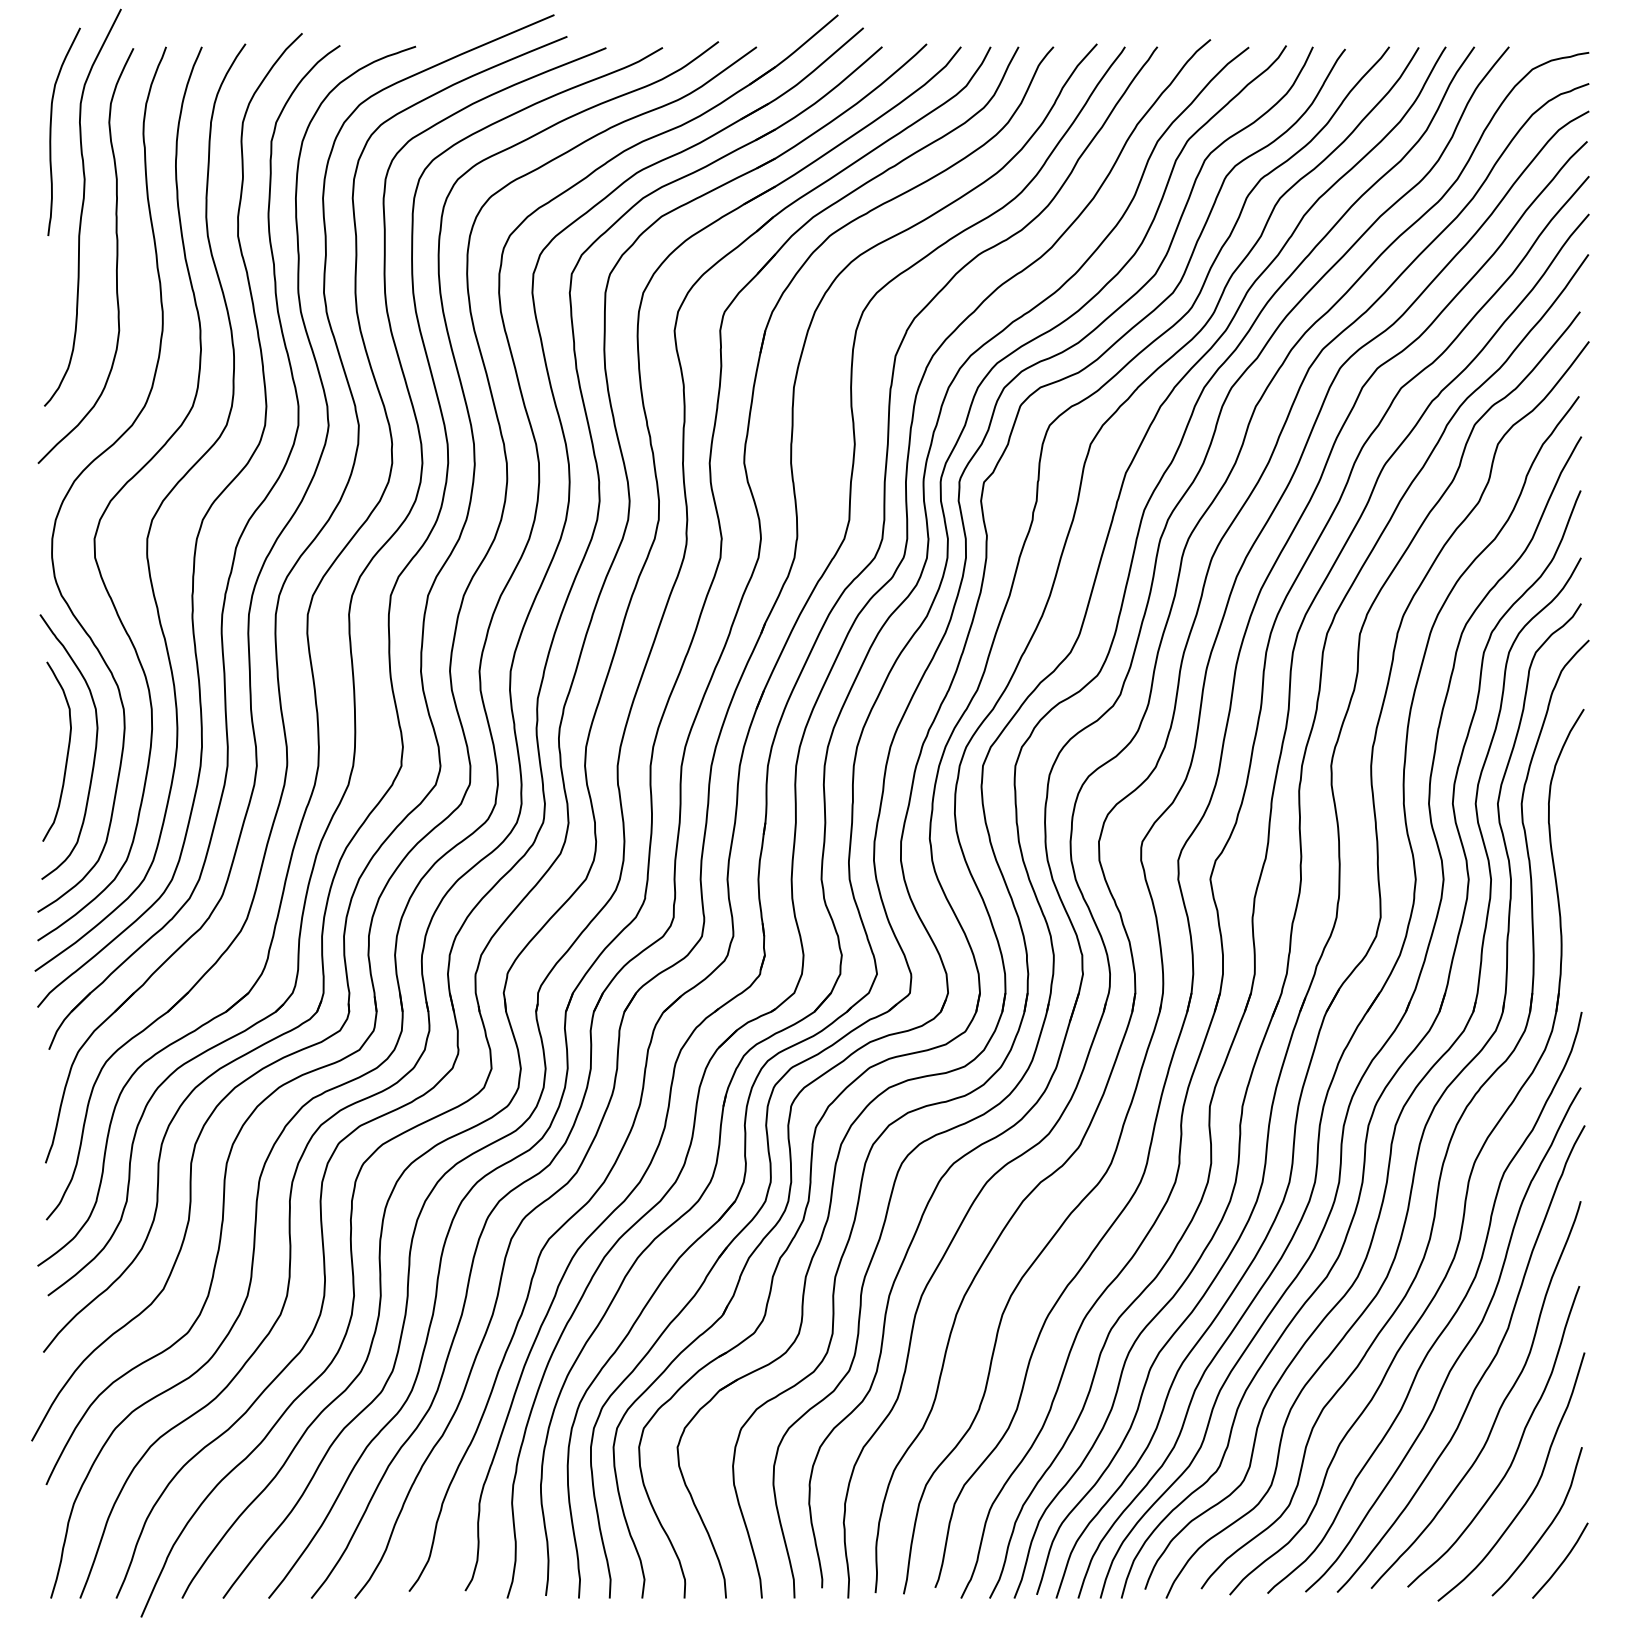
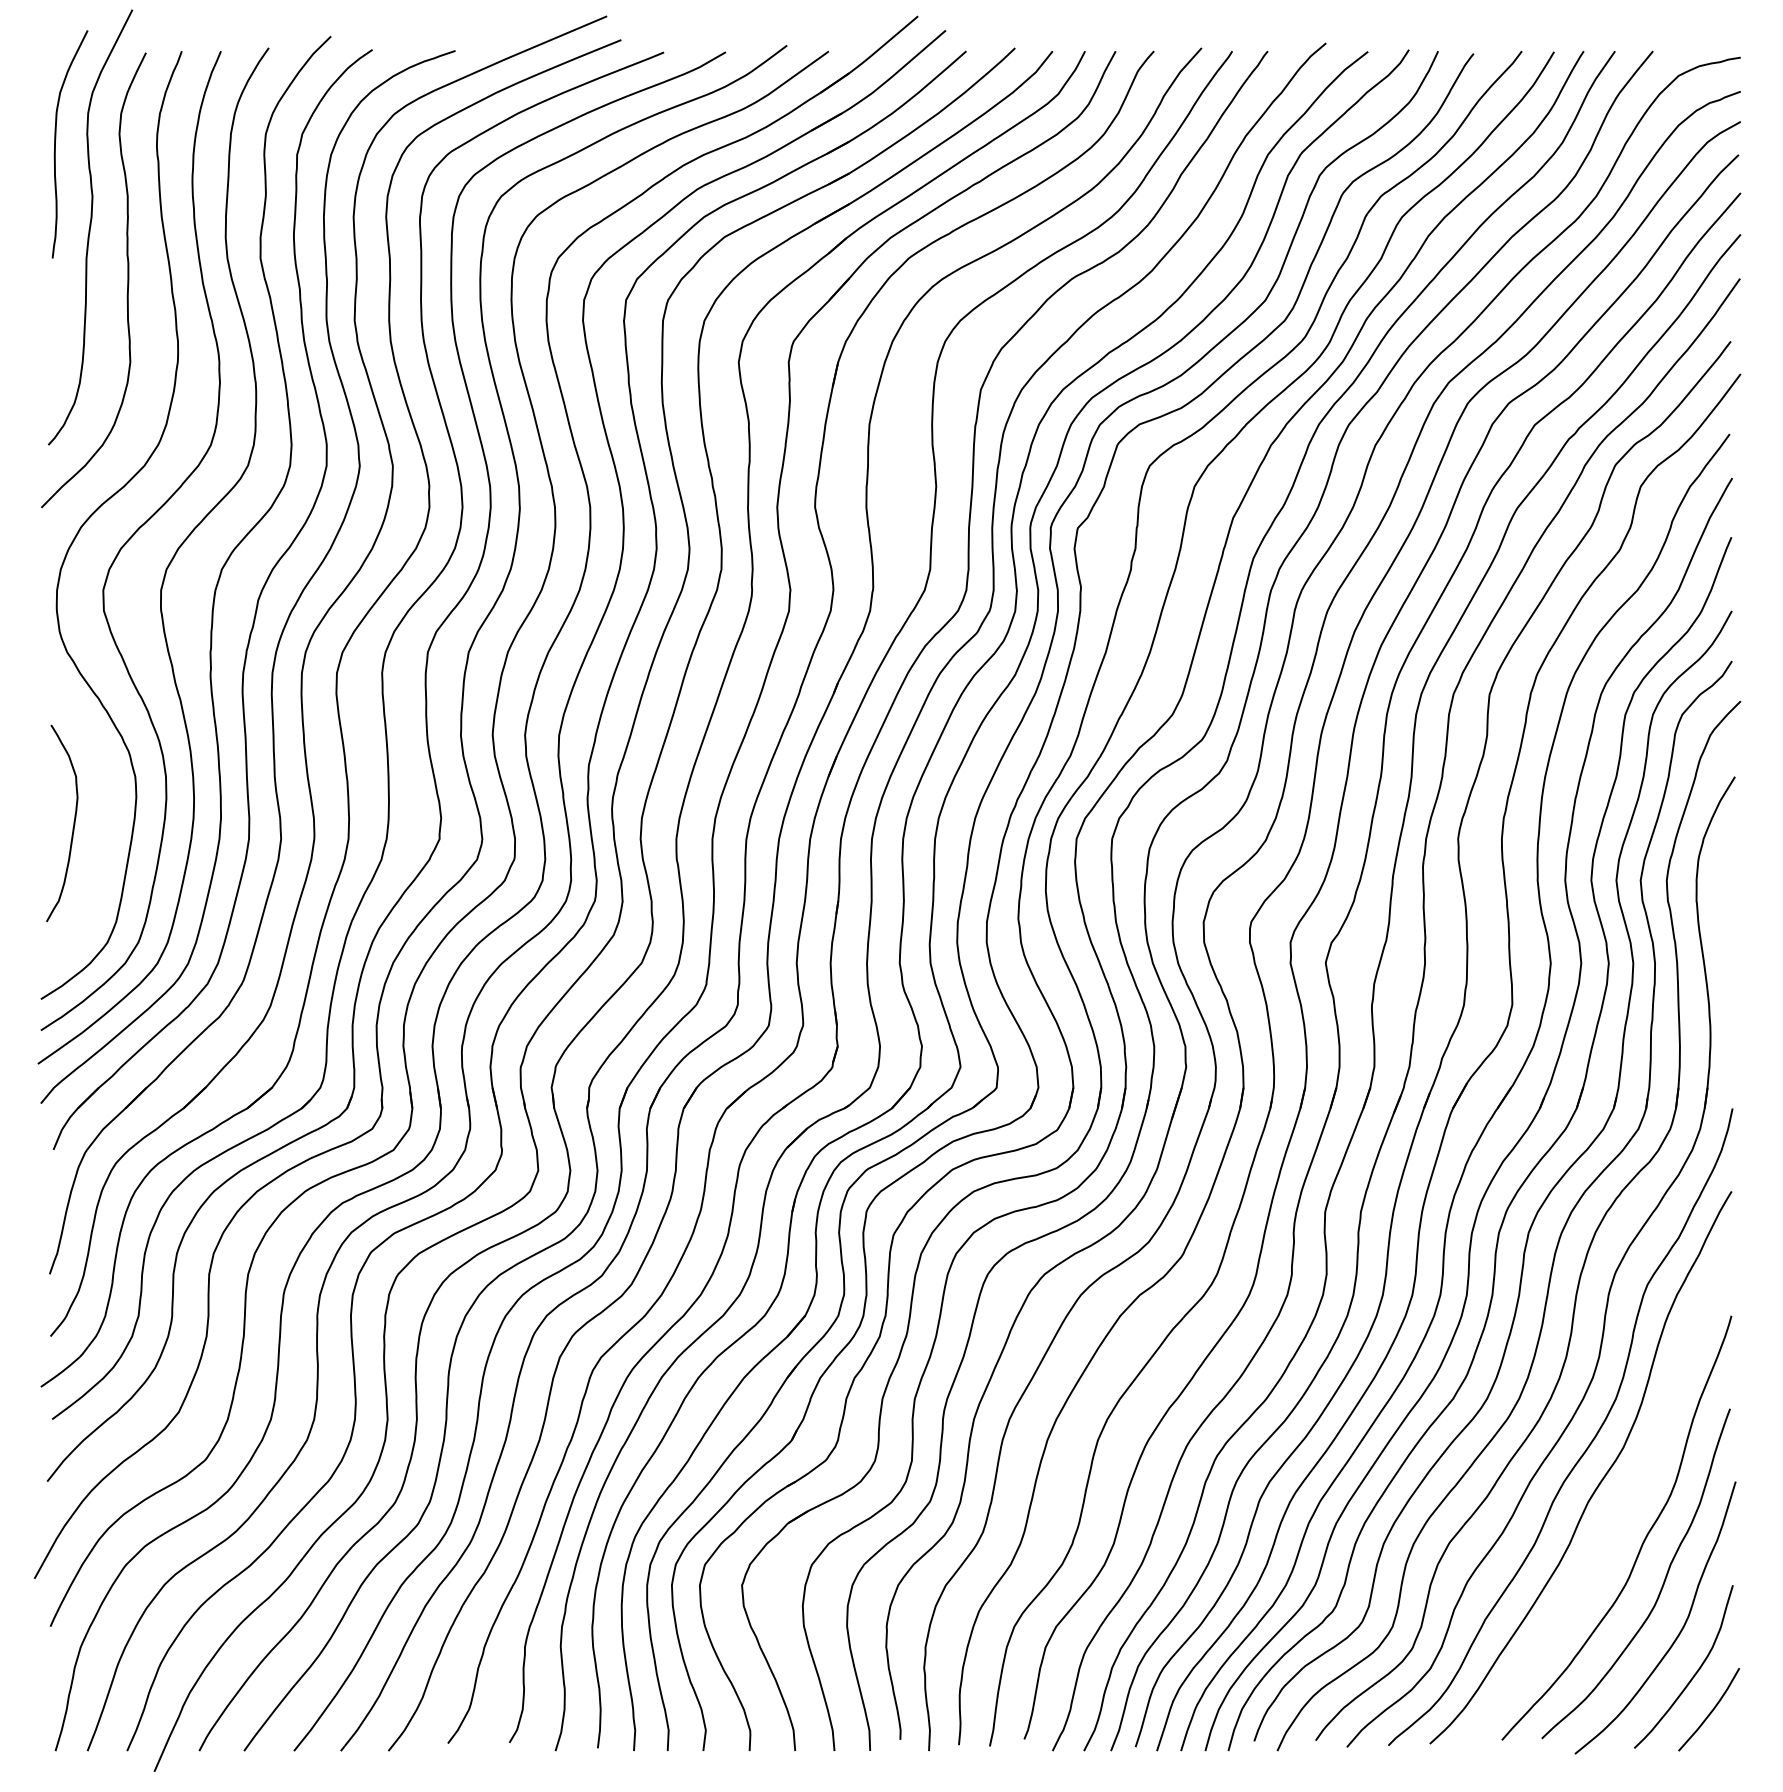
curve: (94, 749) -> (103, 820), removed
curve: (1483, 1373) -> (1624, 1504), removed

